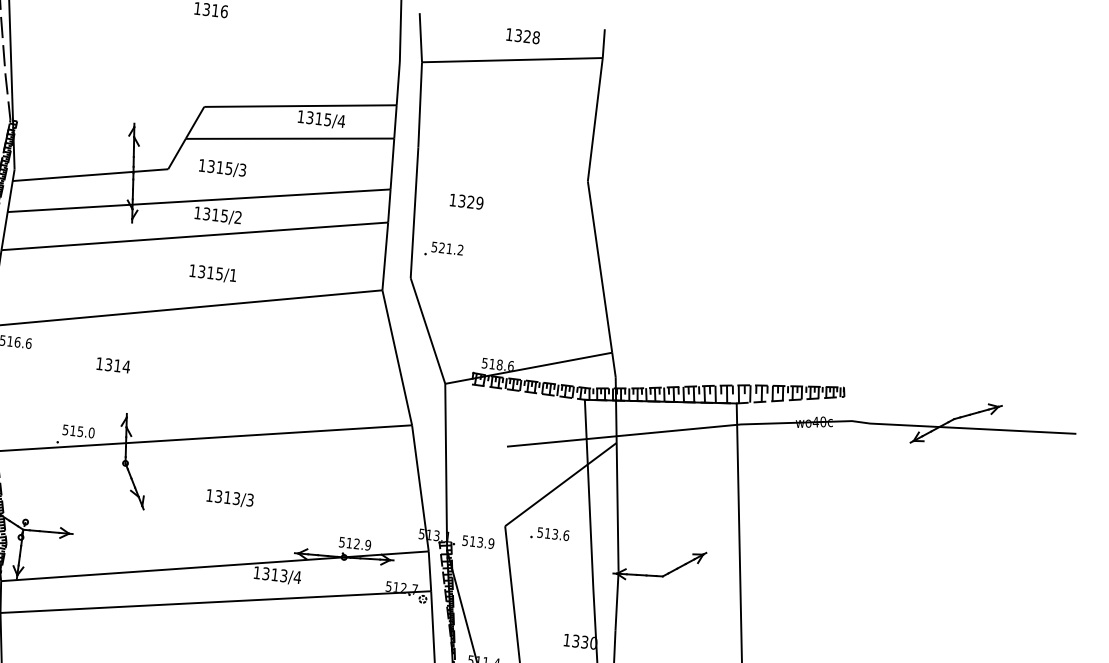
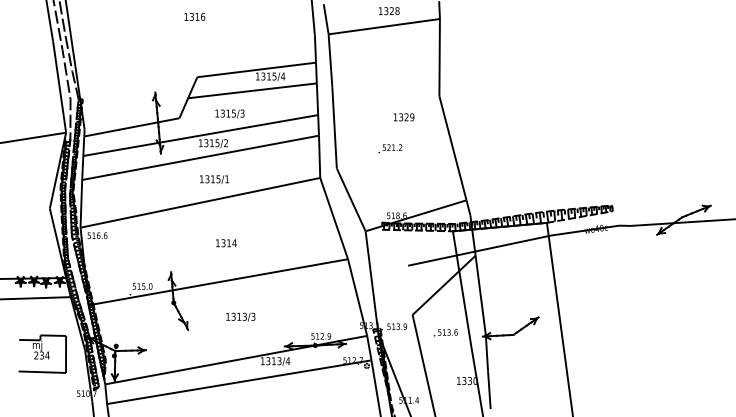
text: (221, 167) -> (229, 113), moved
text: (465, 201) -> (403, 117), moved
text: (444, 249) -> (390, 148), moved
text: (113, 365) -> (226, 243), moved
text: (549, 533) -> (445, 332), moved

